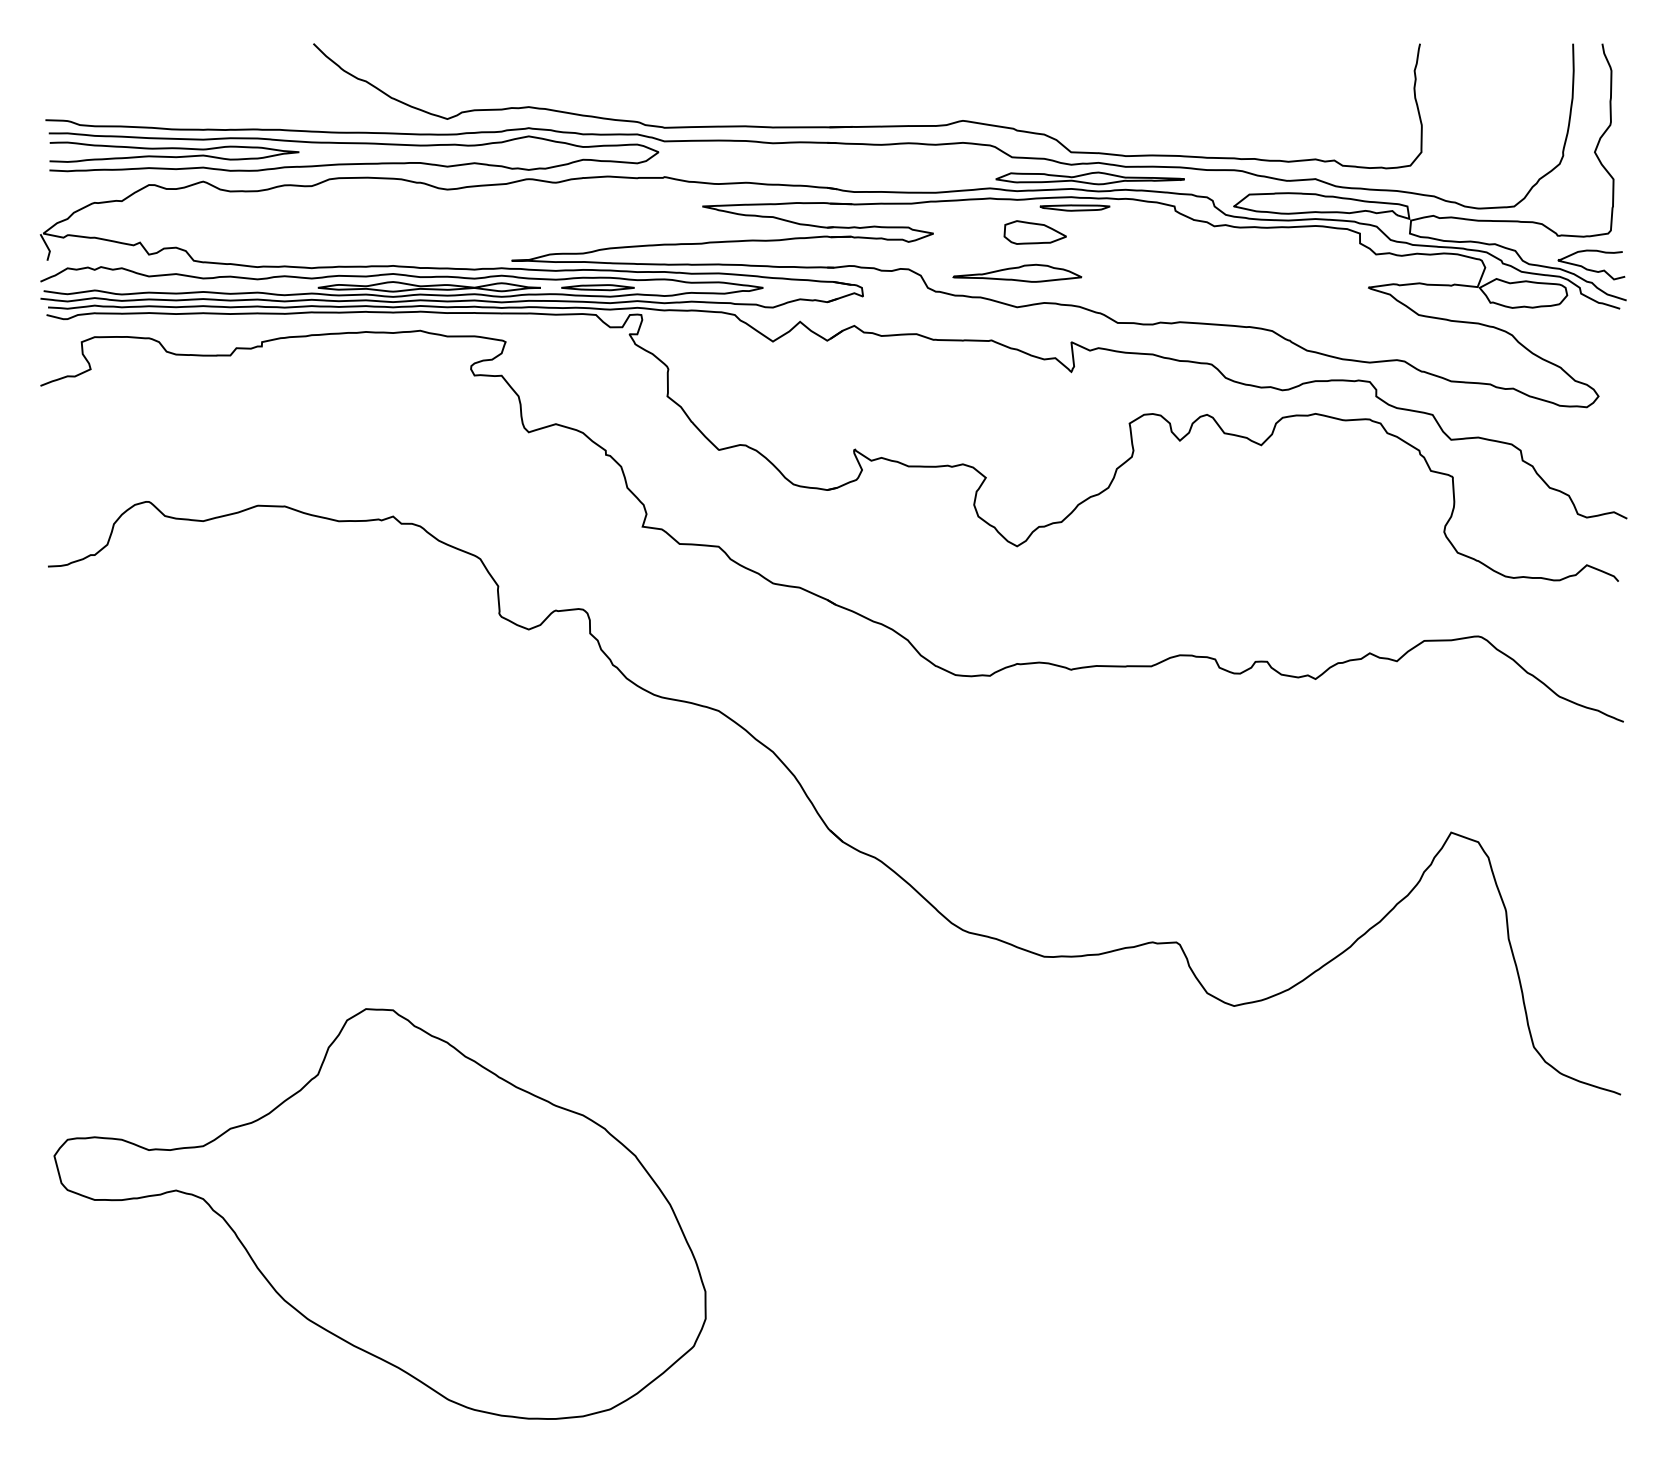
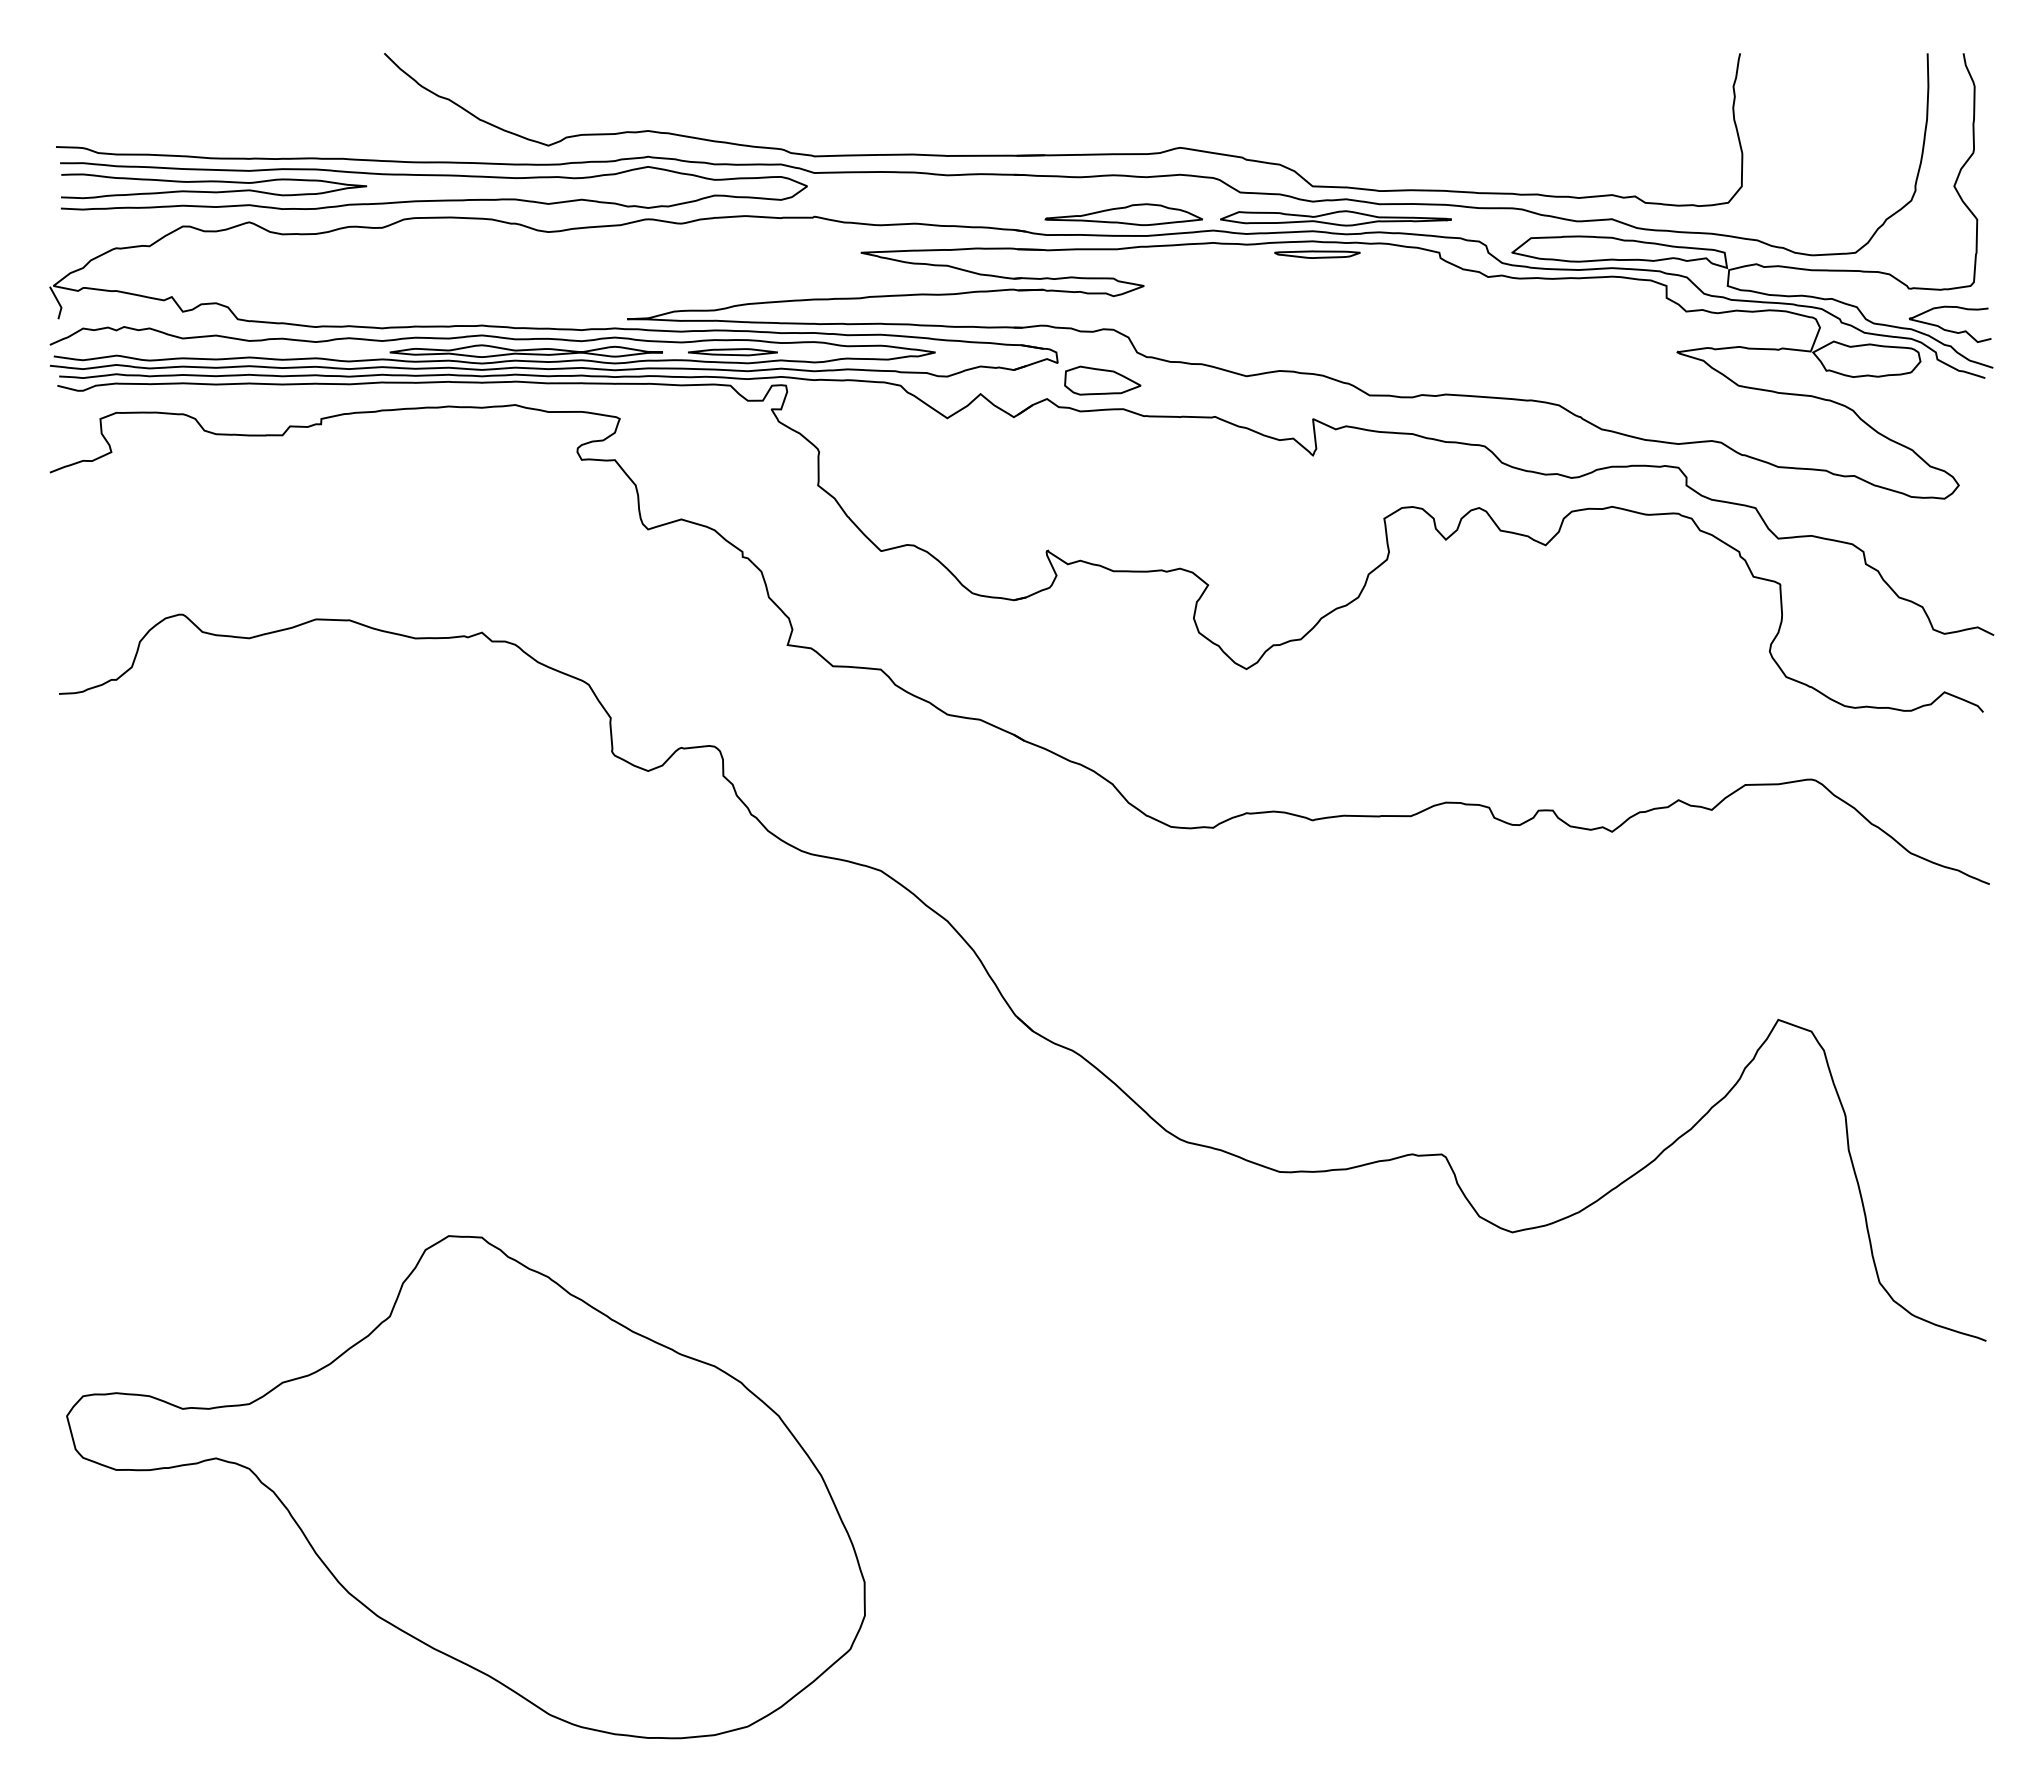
part: (1035, 232) -> (1102, 380), moved
part: (1017, 273) -> (1123, 214), moved

